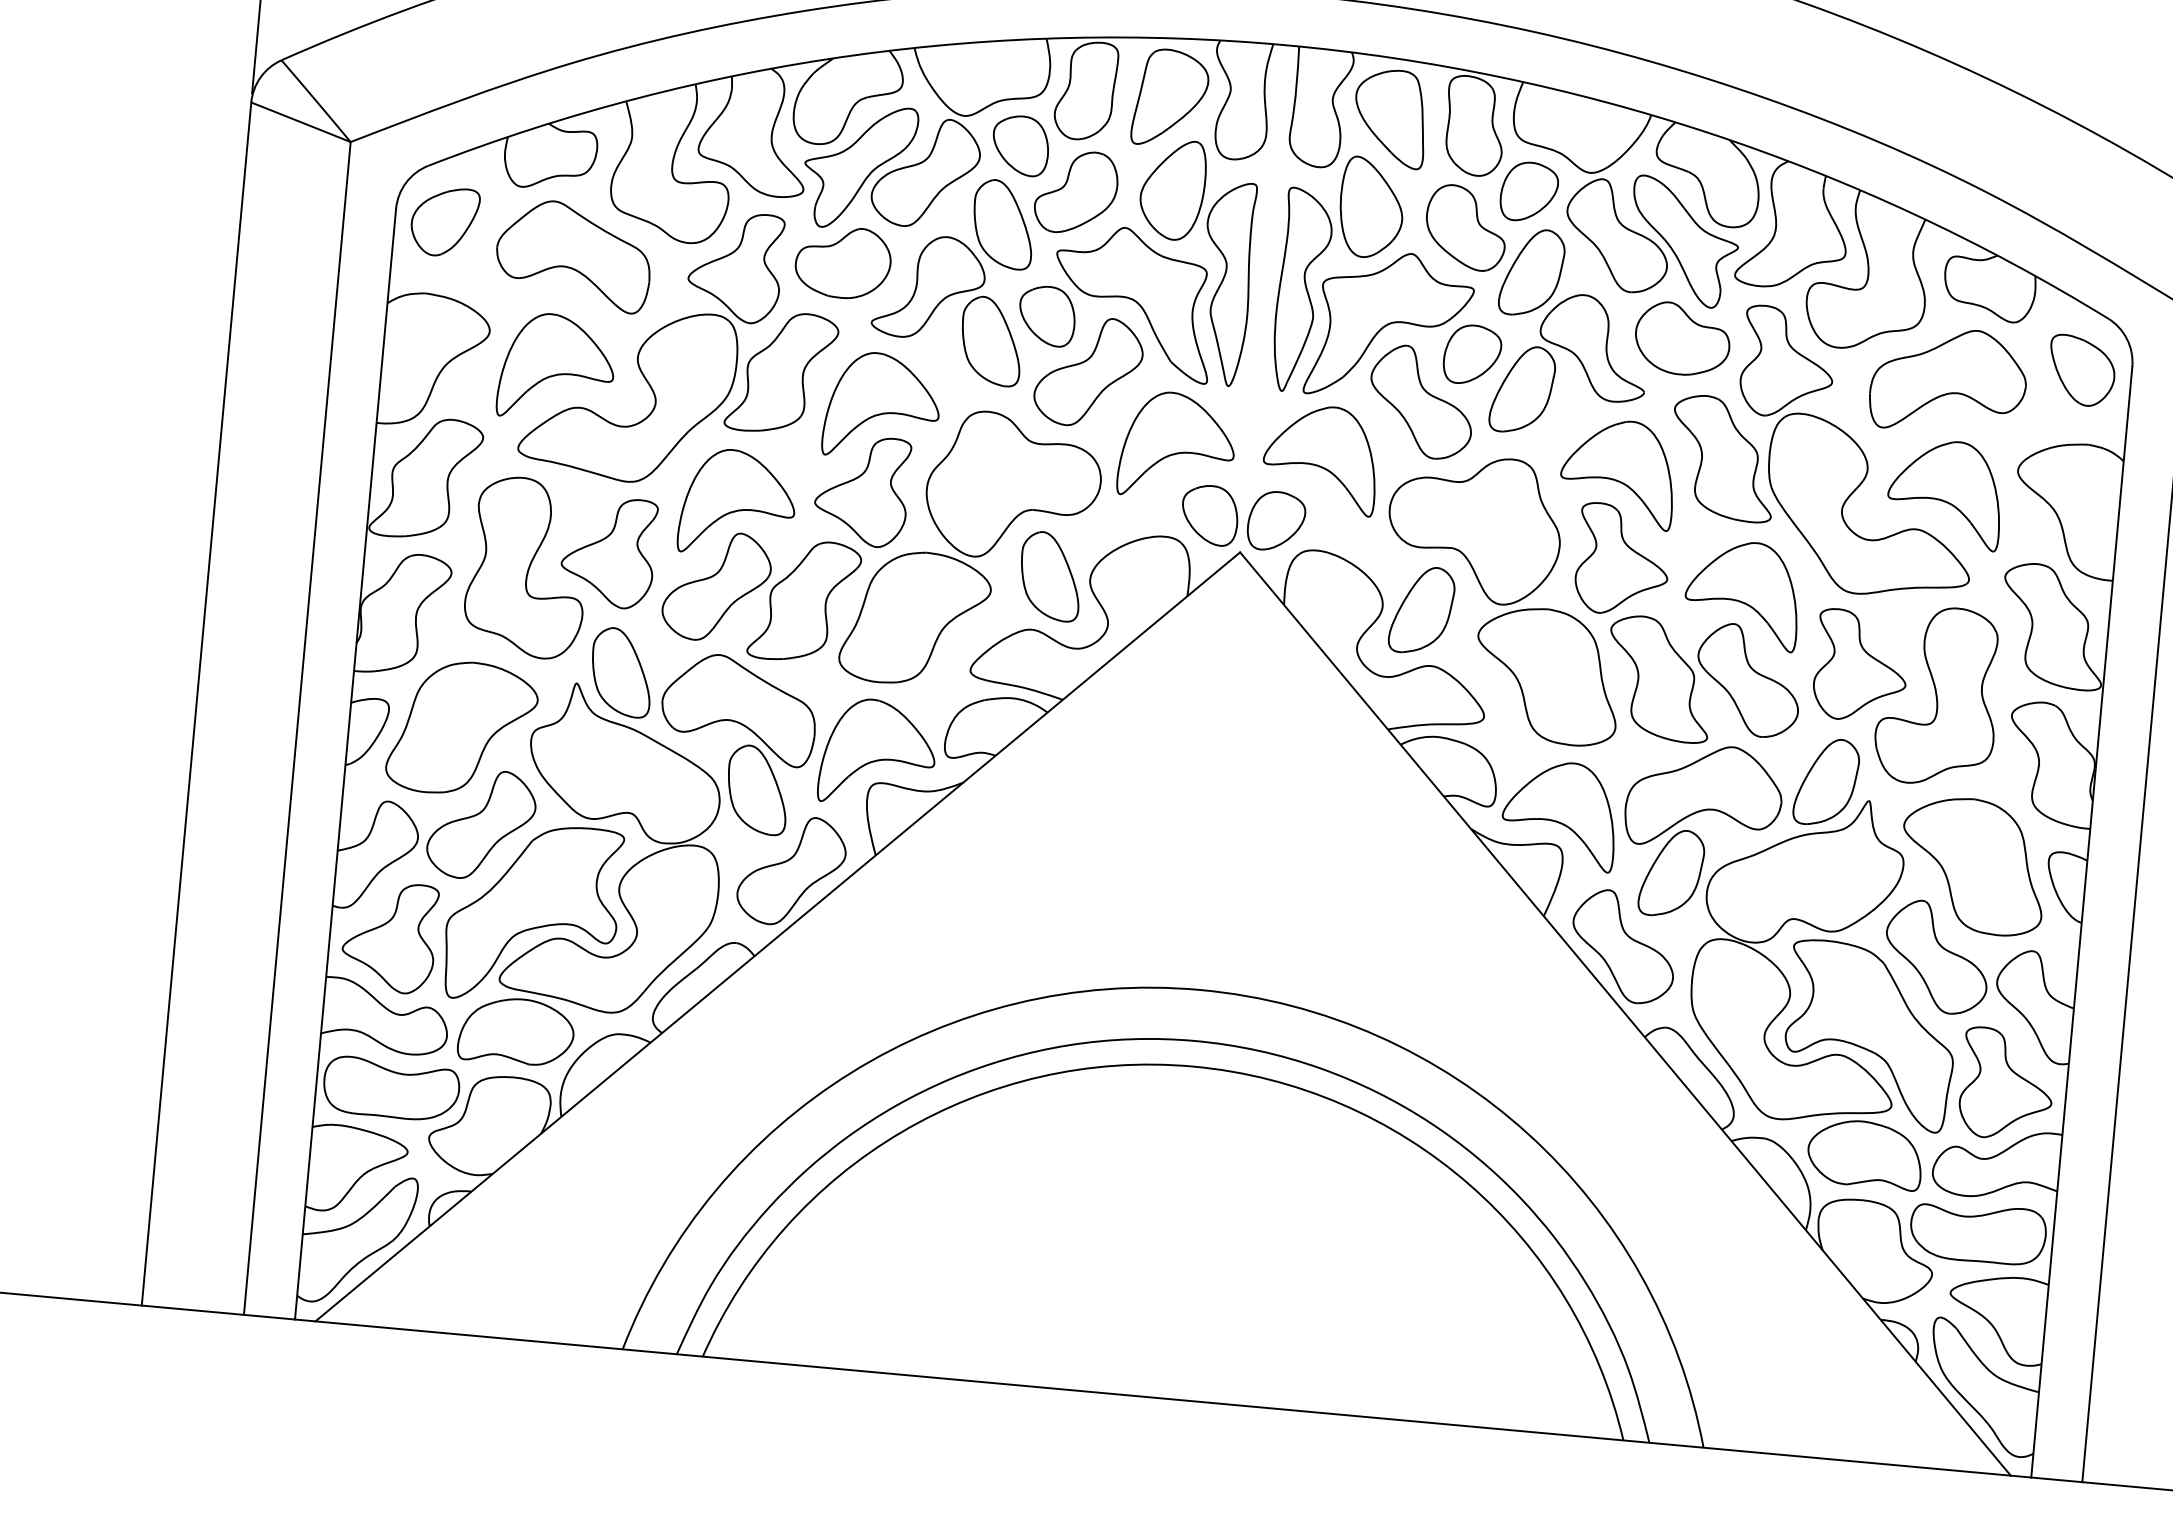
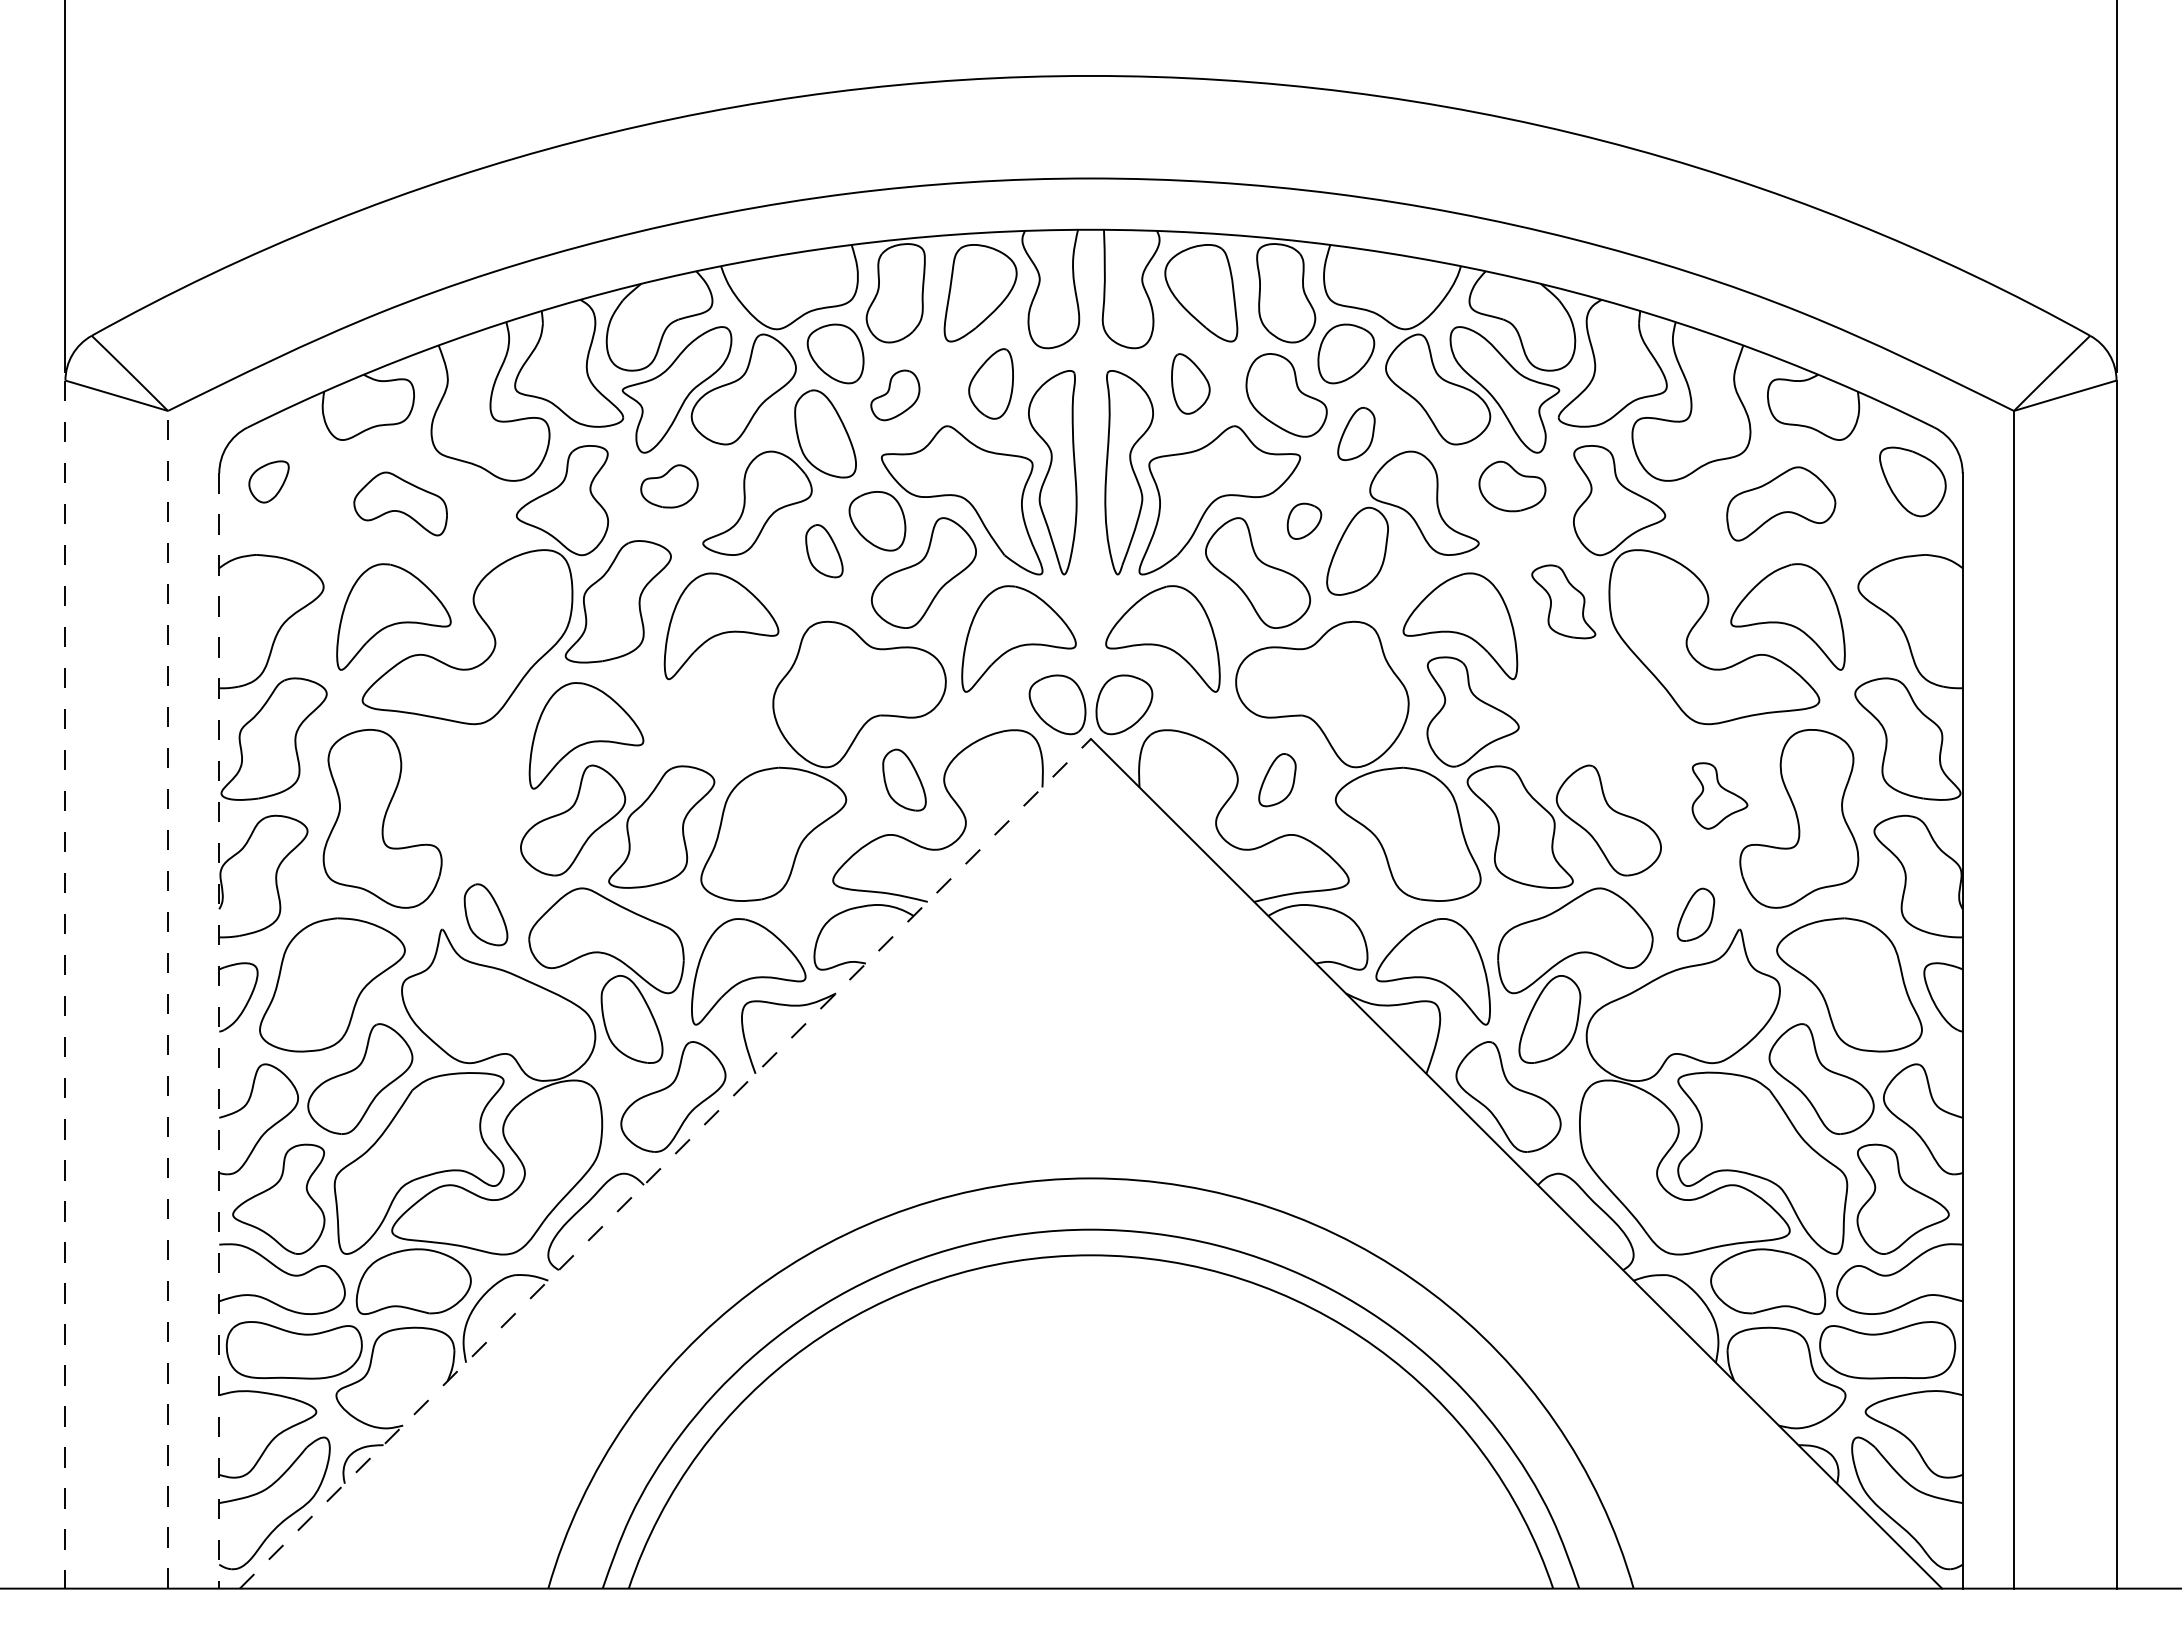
part: (1172, 189) -> (990, 383), size x0.7
part: (1076, 192) -> (895, 395), size x0.6
part: (1371, 207) -> (1190, 383), size x0.6
part: (444, 221) -> (268, 481), size x0.6
part: (573, 255) -> (400, 503), size x0.6
part: (843, 262) -> (669, 486), size x0.6
part: (1532, 272) -> (1356, 433), size x0.6
part: (1682, 339) -> (1512, 486), size x0.7
part: (991, 340) -> (824, 550), size x0.6
part: (1472, 355) -> (1304, 521), size x0.6
part: (1949, 380) -> (1781, 503), size x0.7
part: (1723, 458) -> (1563, 601), size x0.6
part: (861, 490) -> (708, 711), removed
part: (608, 551) -> (461, 795), removed
part: (1050, 575) -> (904, 779), size x0.7
part: (1742, 594) -> (1595, 735), removed
part: (1422, 609) -> (1277, 779), size x0.6
part: (1860, 665) -> (1719, 795), size x0.6
part: (621, 672) -> (485, 914), size x0.7
line: (196, 704) -> (65, 985), solid -> dashed
line: (297, 728) -> (168, 999), solid -> dashed
line: (345, 764) -> (219, 1031), solid -> dashed
part: (1826, 781) -> (1695, 914), size x0.6
line: (777, 936) -> (665, 1163), solid -> dashed

